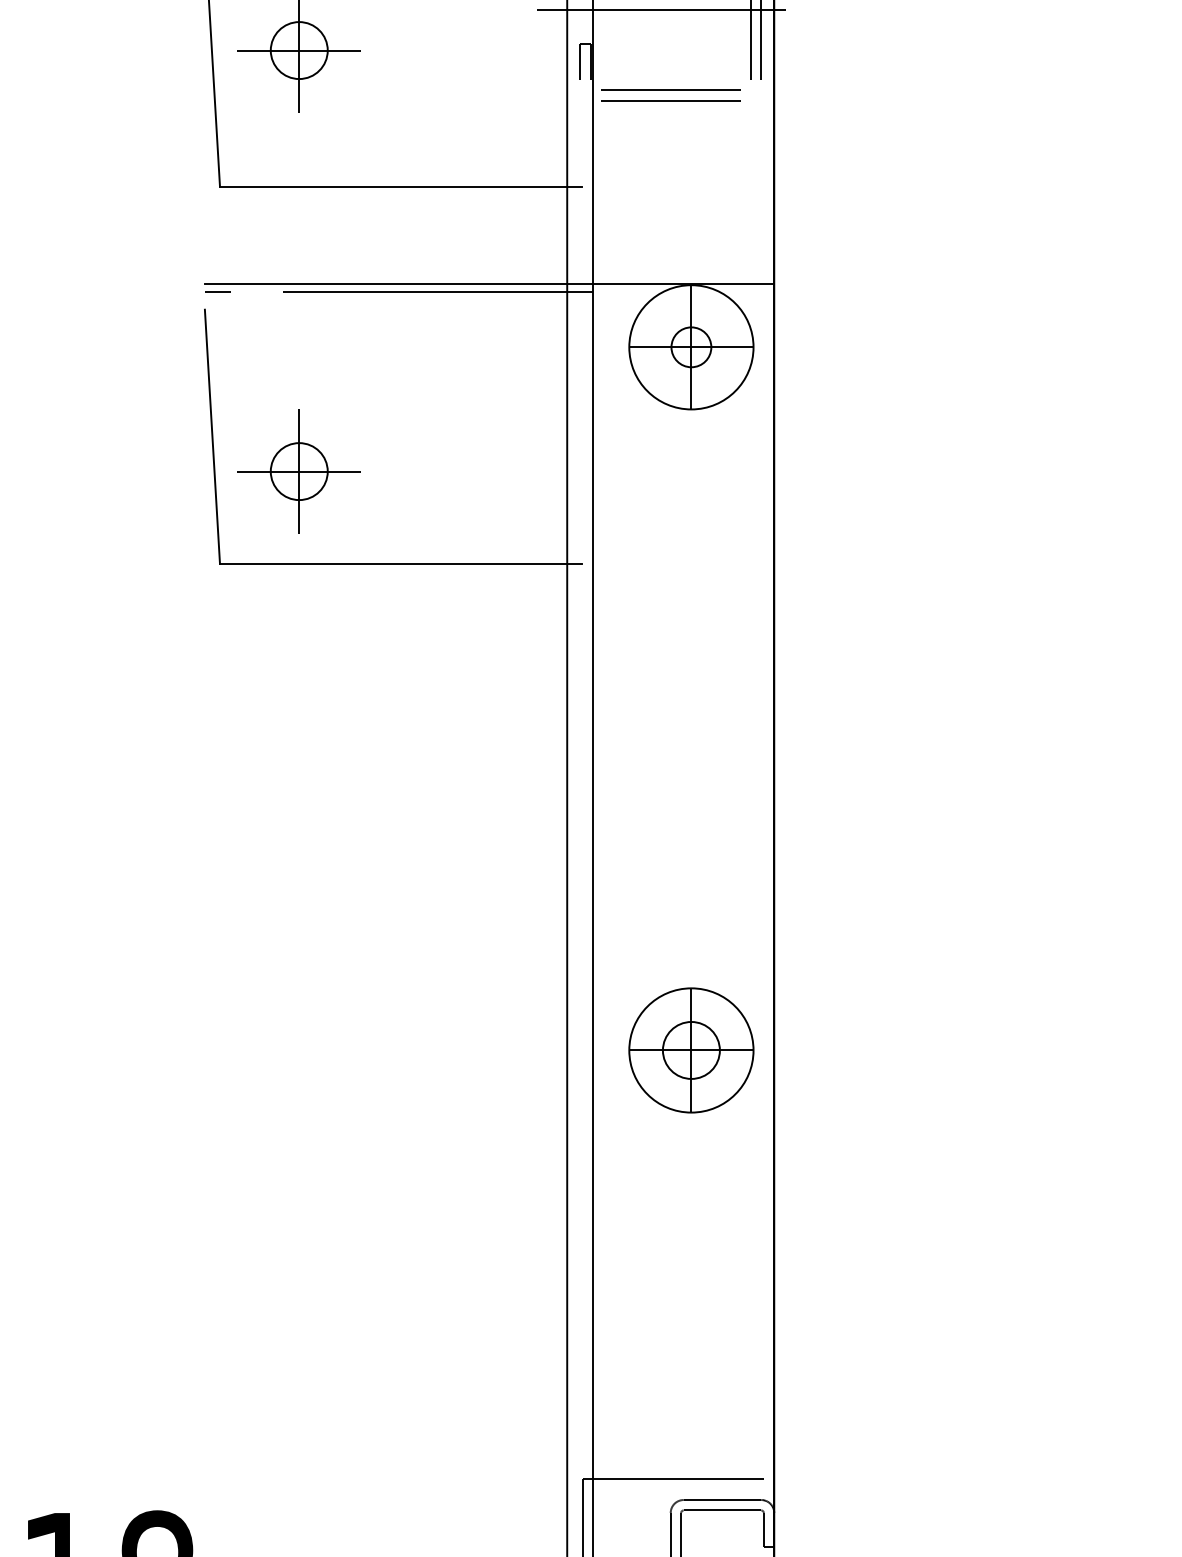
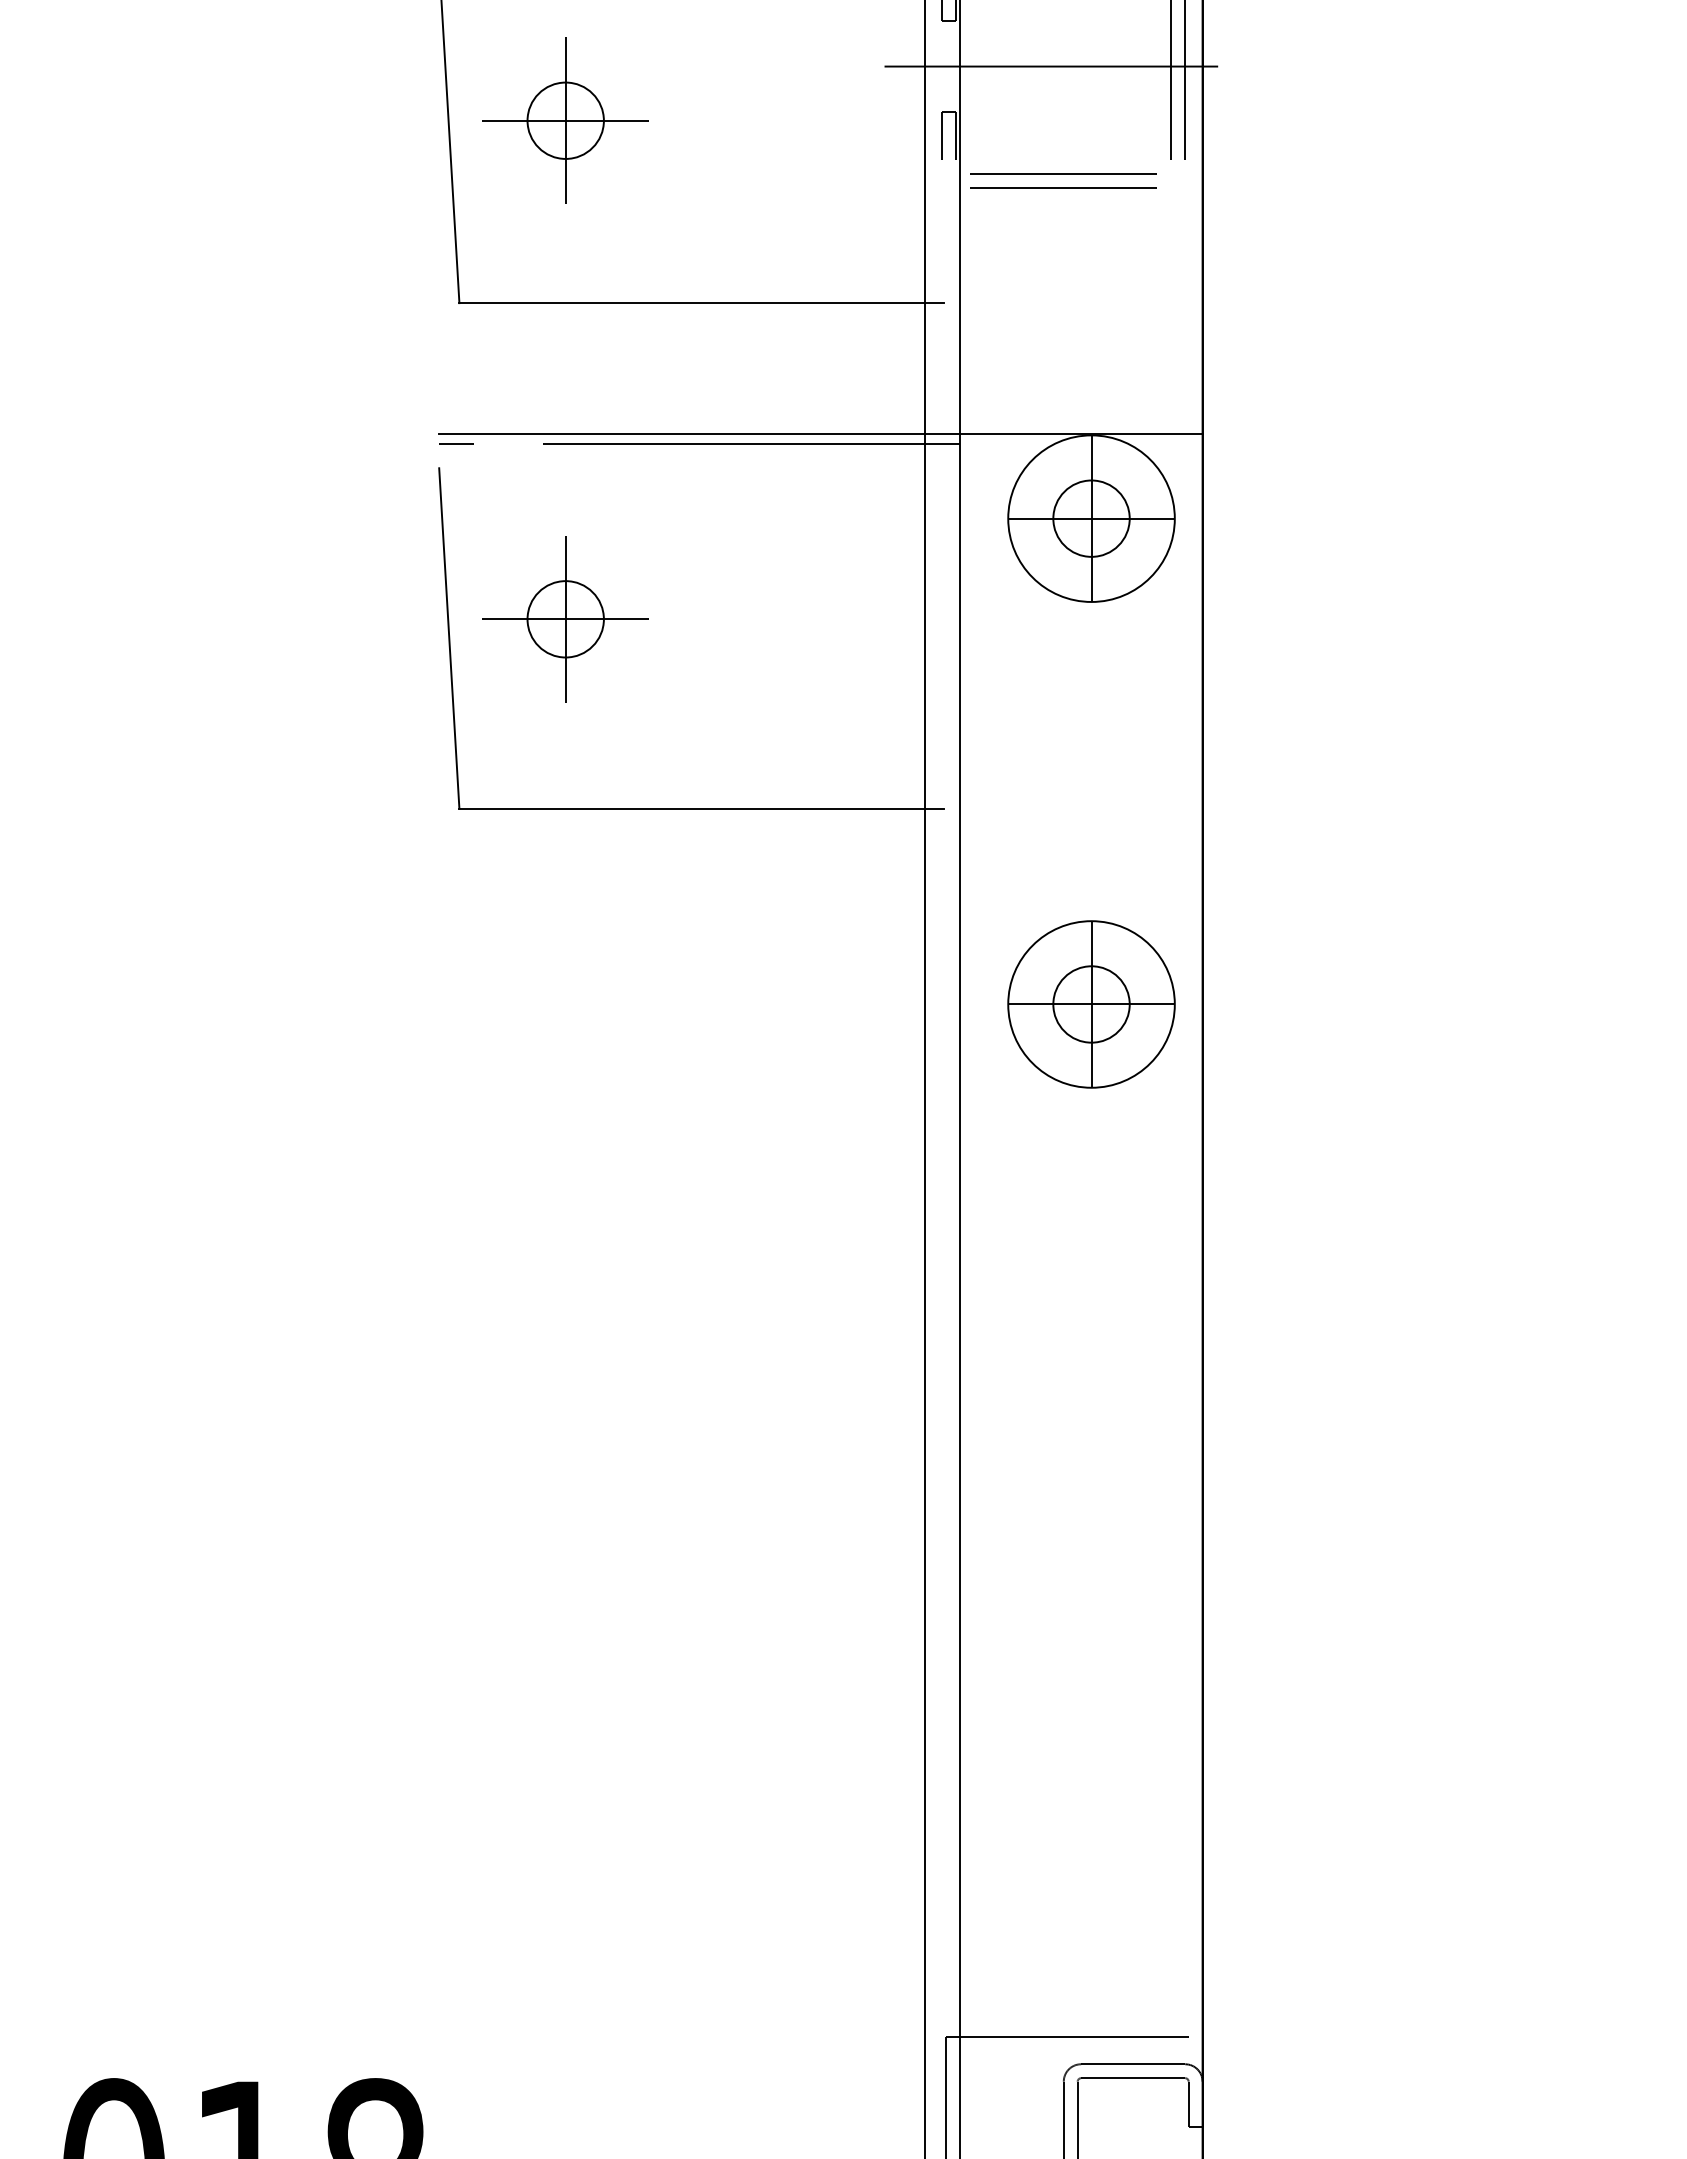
circle: (691, 347) -> (1091, 518), size x1.43
part: (299, 471) -> (565, 619), moved
part: (691, 1050) -> (1091, 1004), moved

